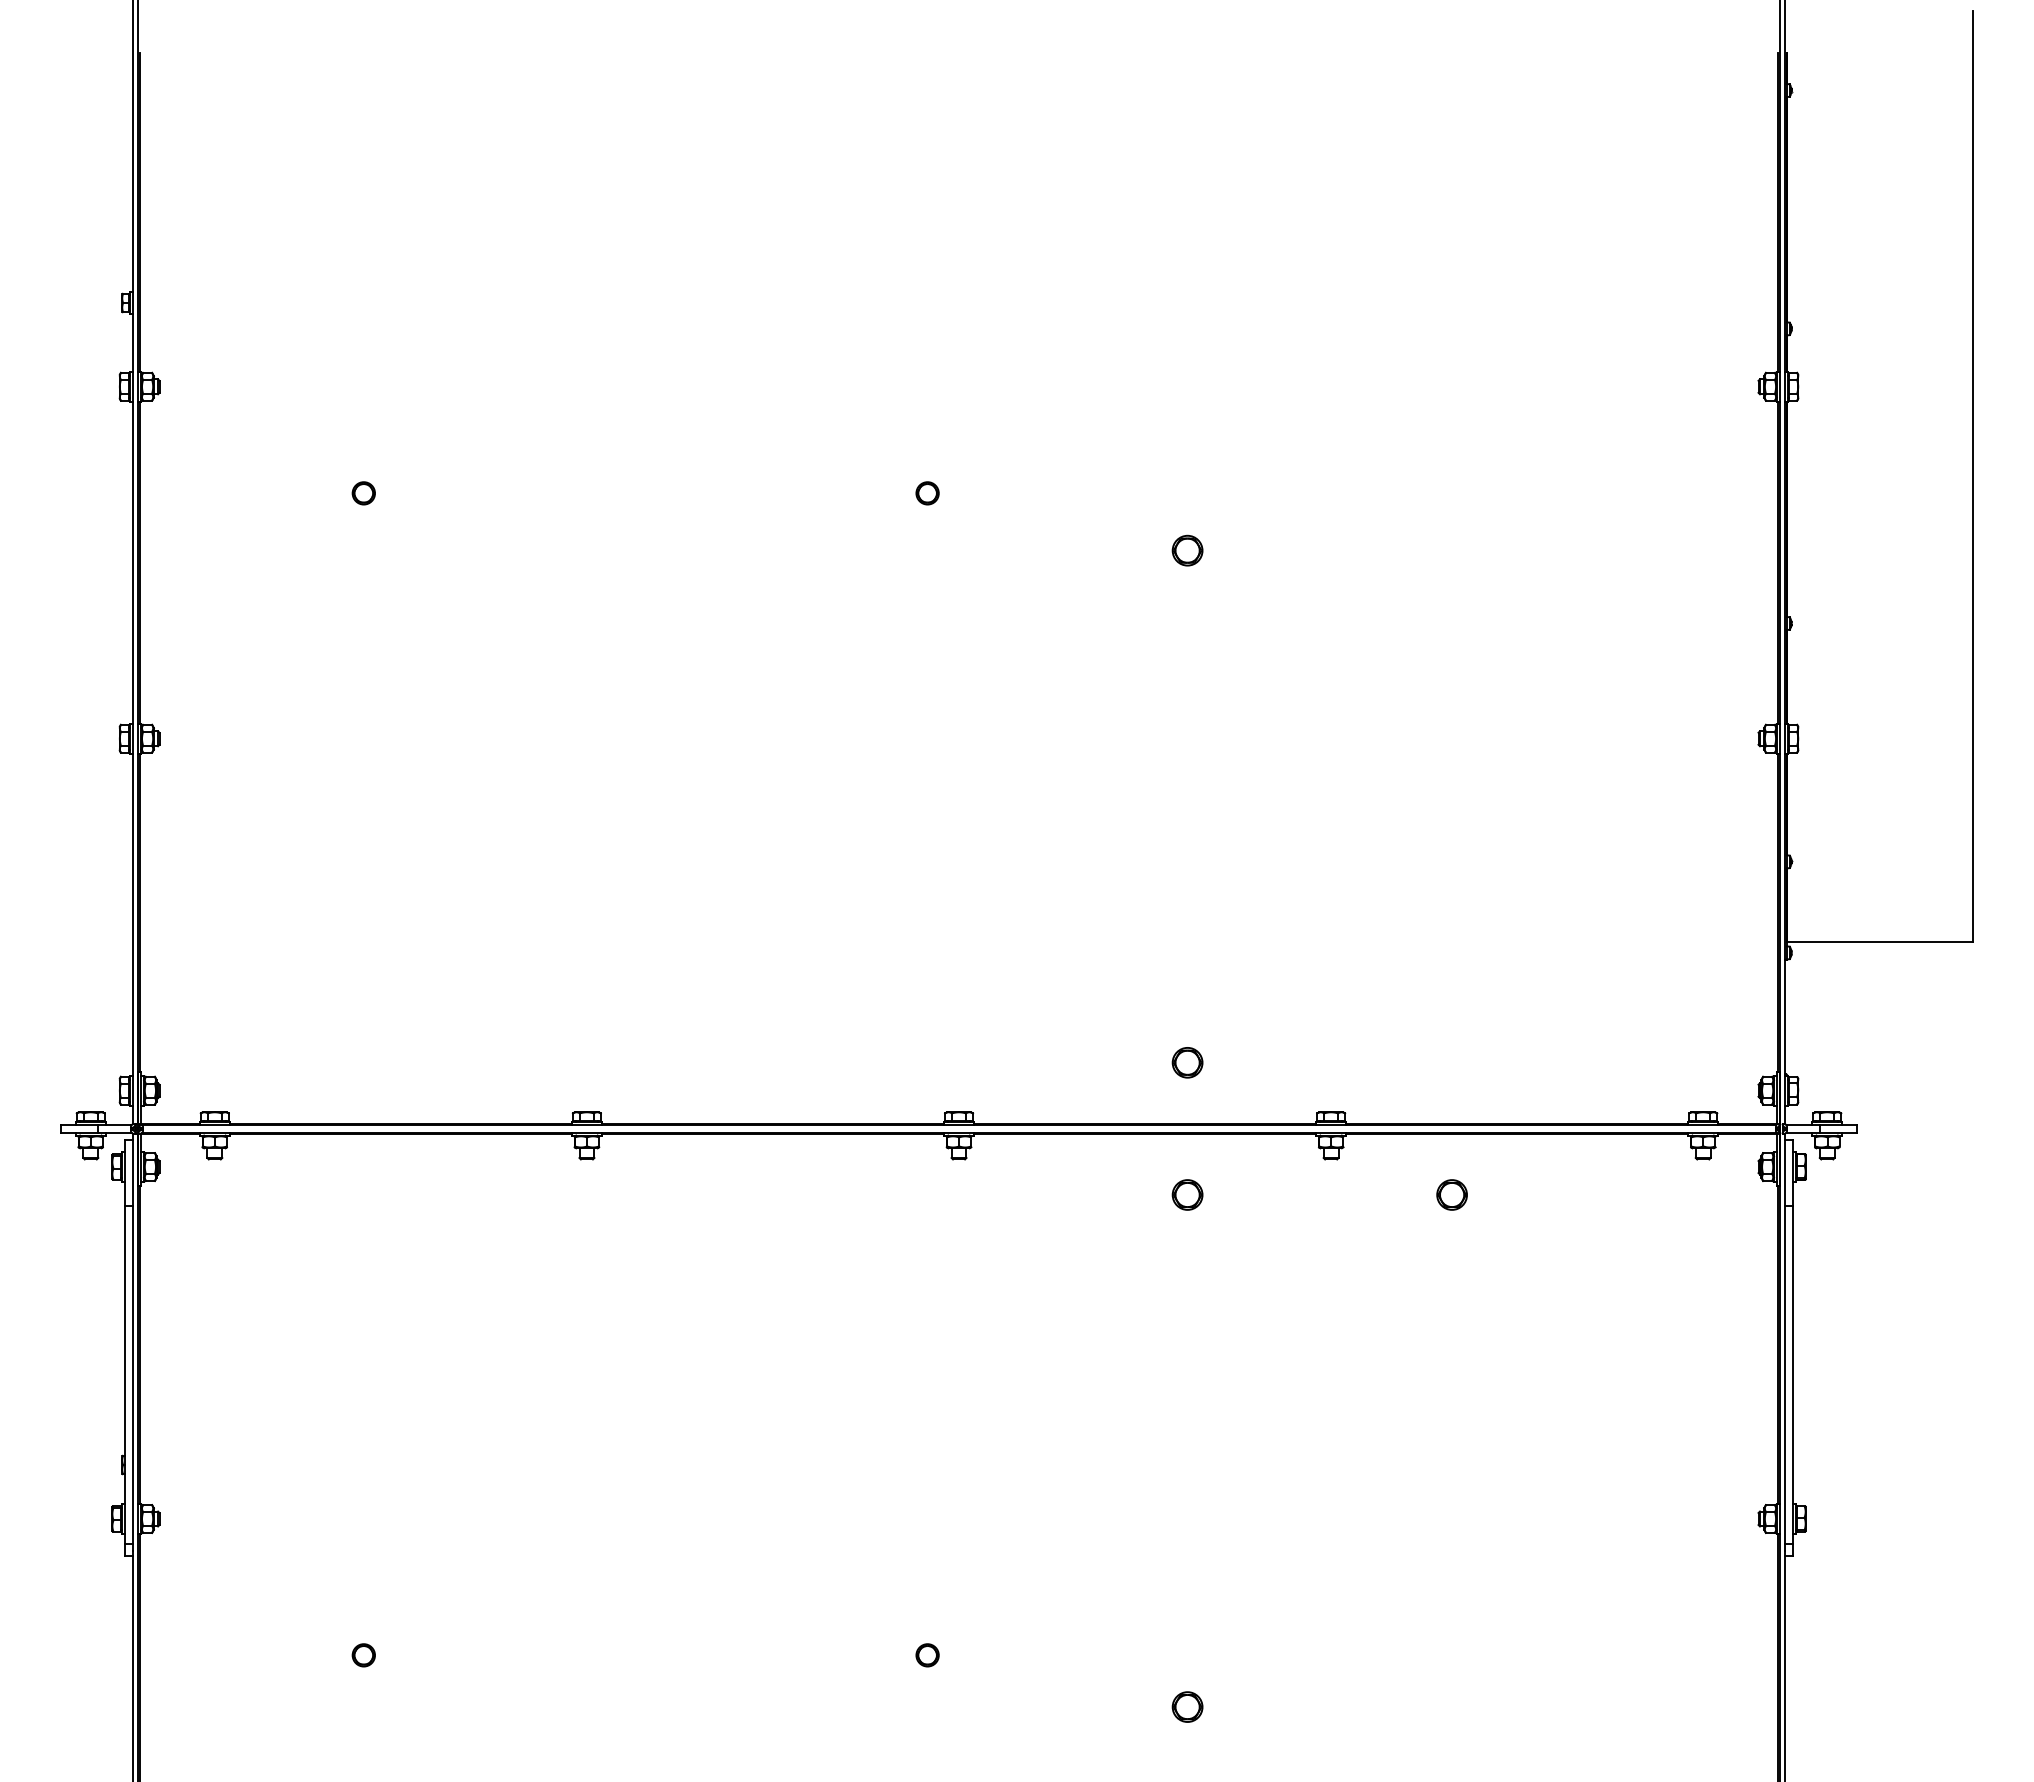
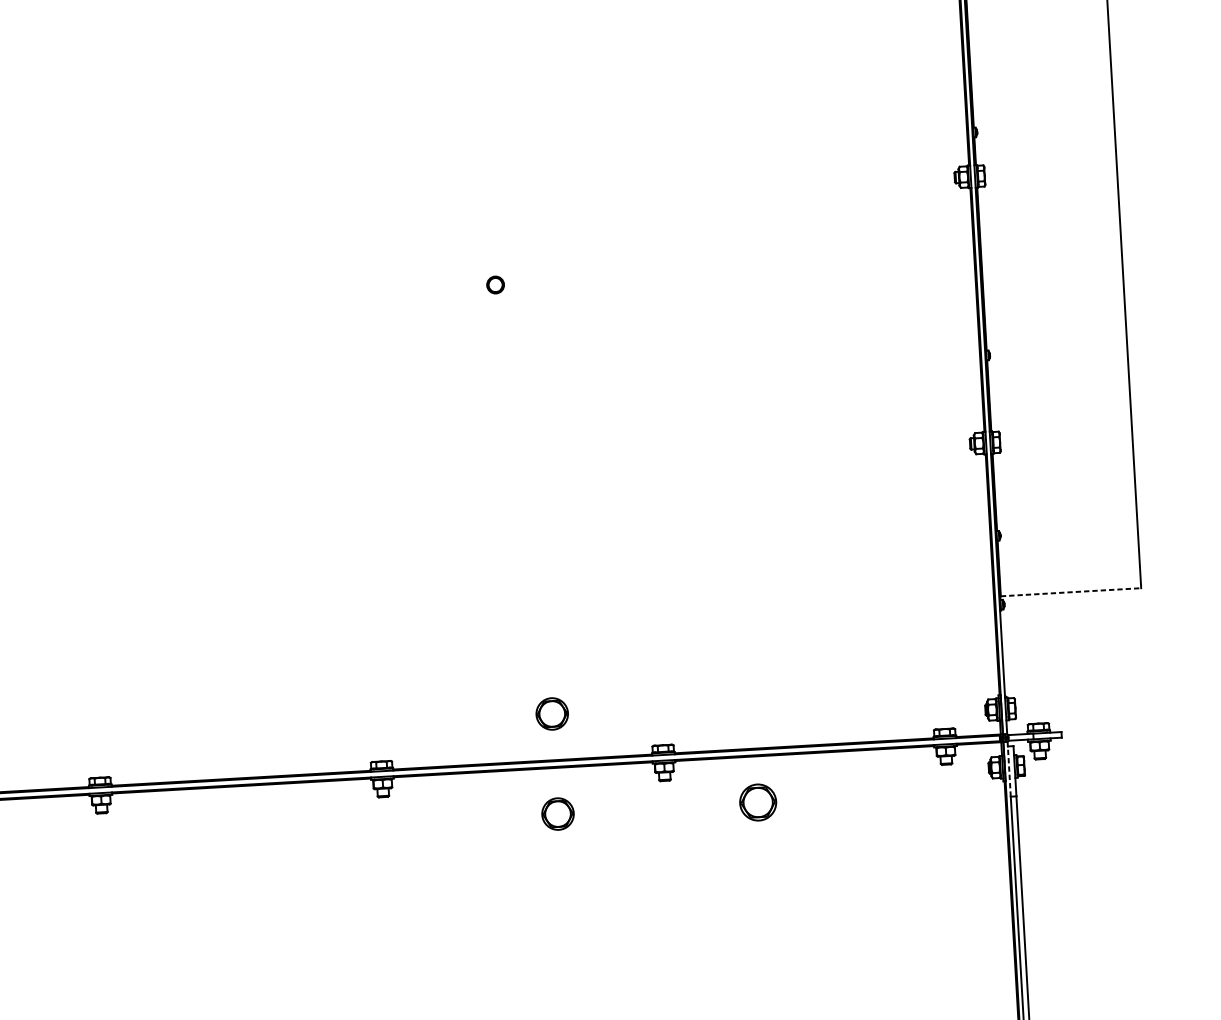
part: (927, 493) -> (495, 285), moved
part: (1187, 550) -> (529, 326), removed
line: (1880, 941) -> (1071, 592), solid -> dashed
part: (1187, 1062) -> (552, 713), size x1.4
line: (1785, 1172) -> (1009, 770), solid -> dashed
part: (1187, 1194) -> (557, 813), size x1.4
part: (1451, 1194) -> (757, 802), size x1.6

